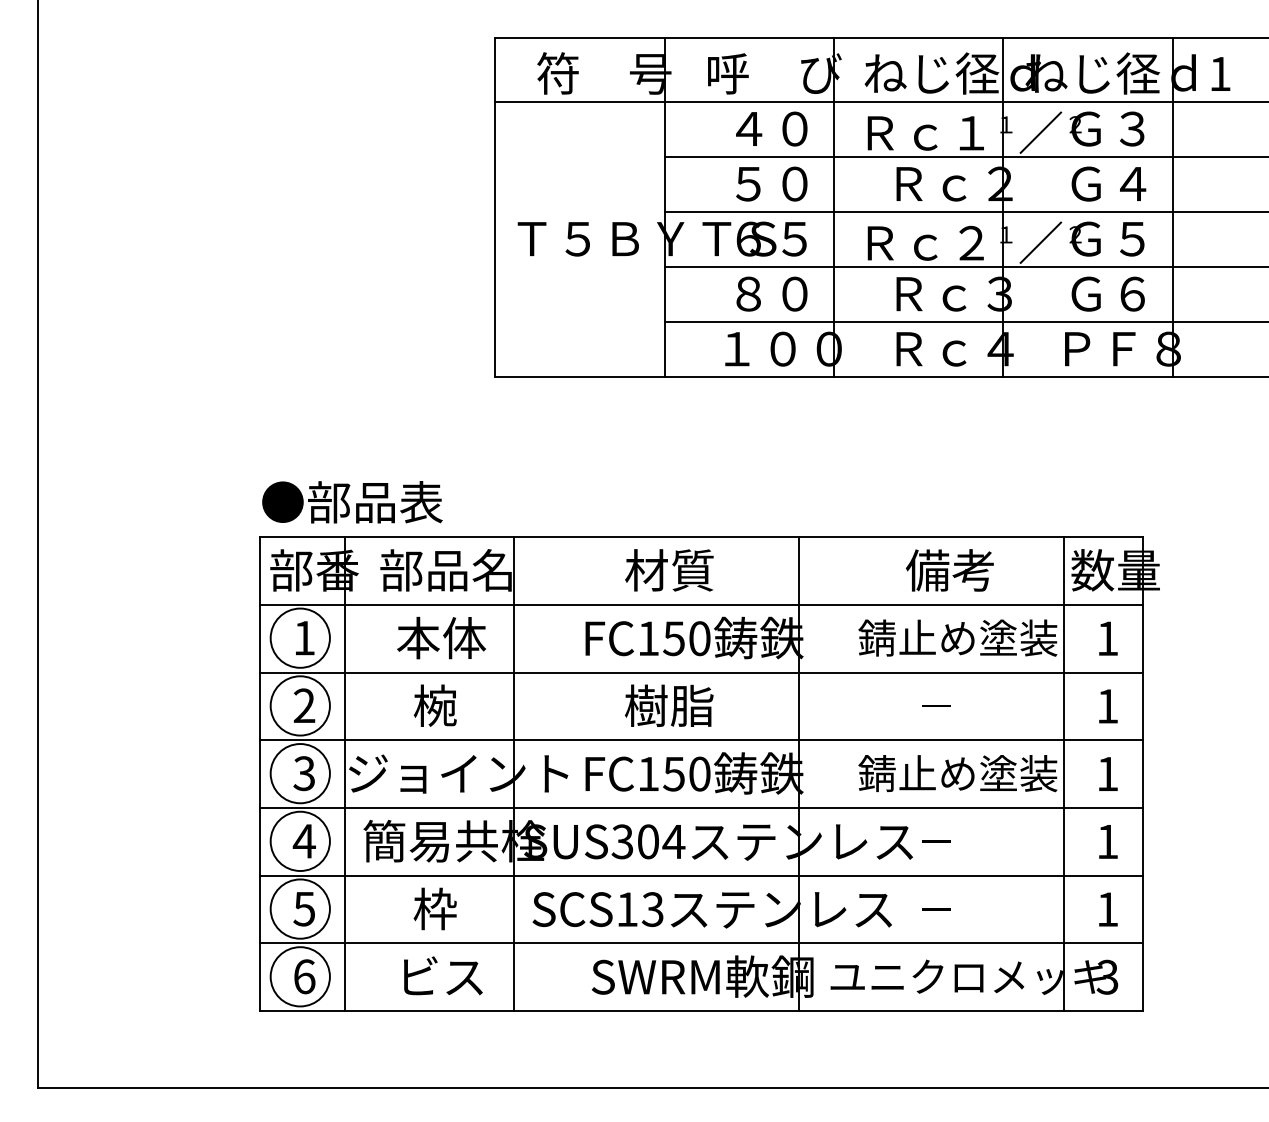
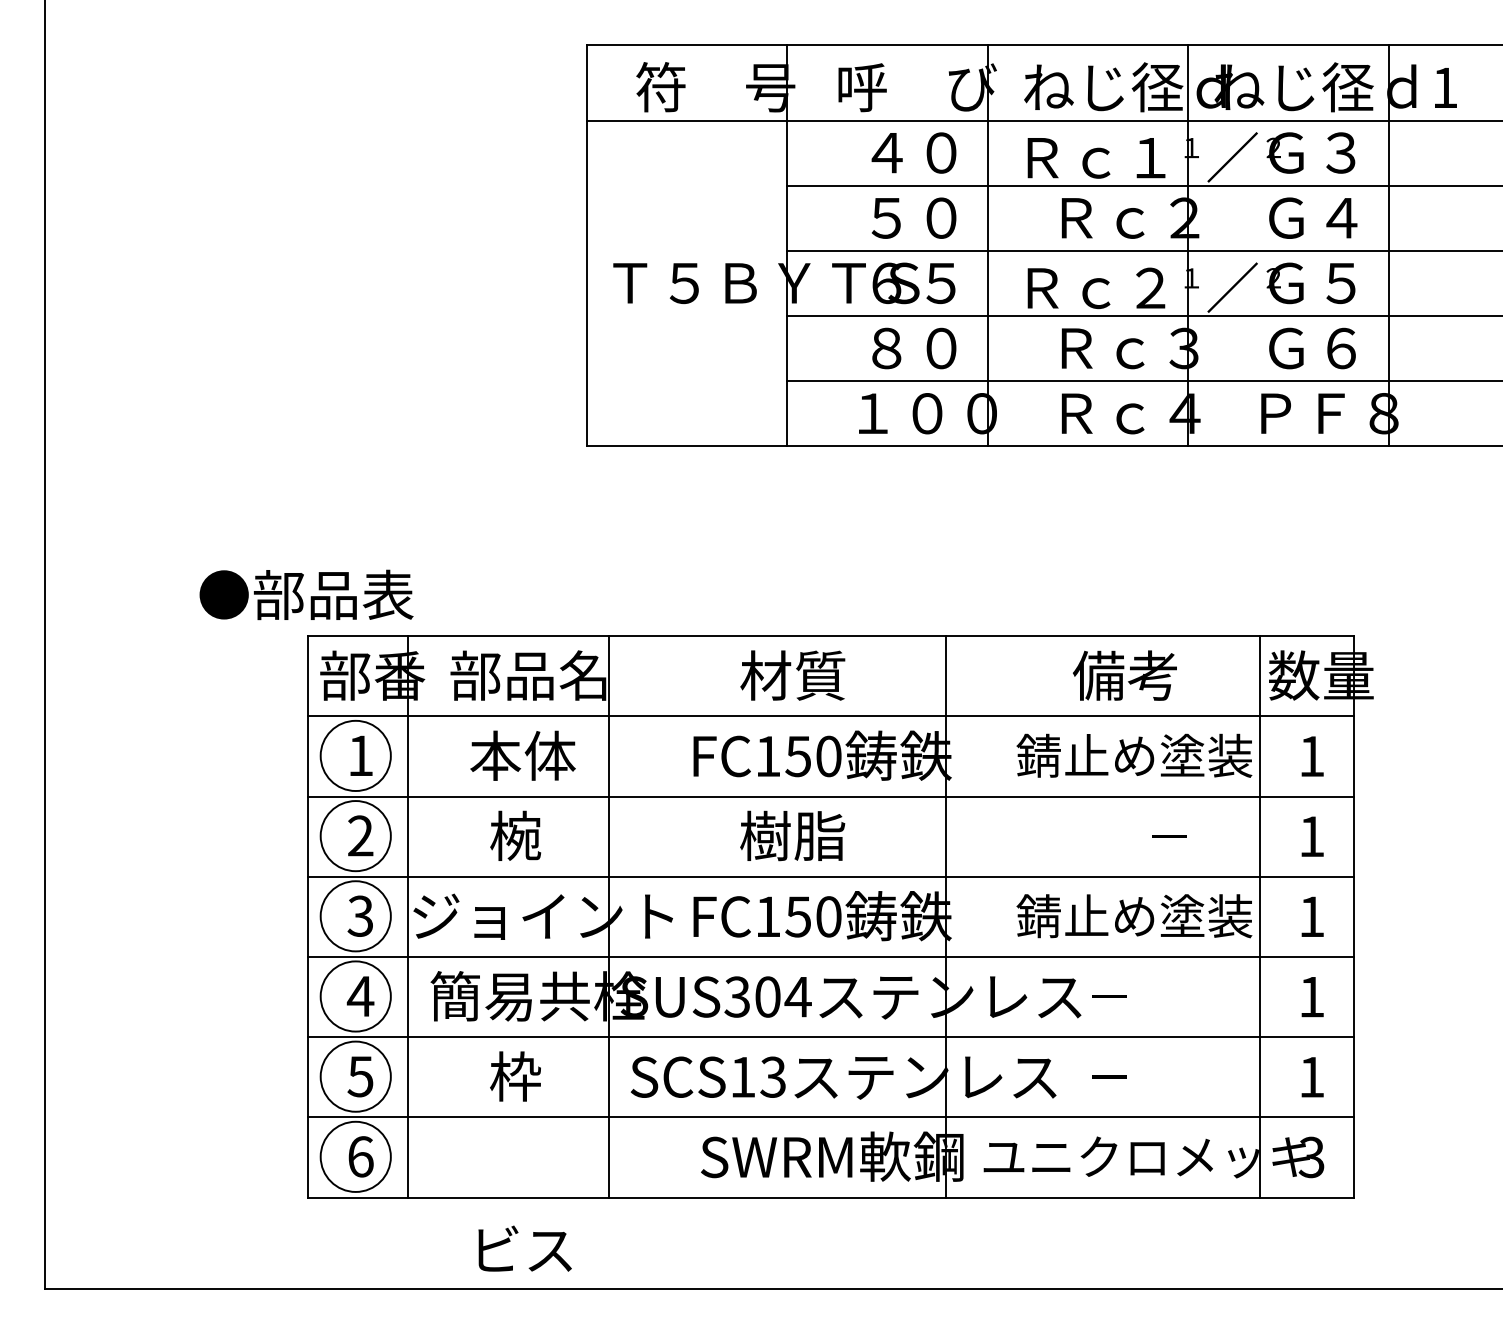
text: (352, 501) -> (306, 594), moved
text: (936, 706) -> (1169, 836), moved
text: (442, 975) -> (524, 1248), moved

